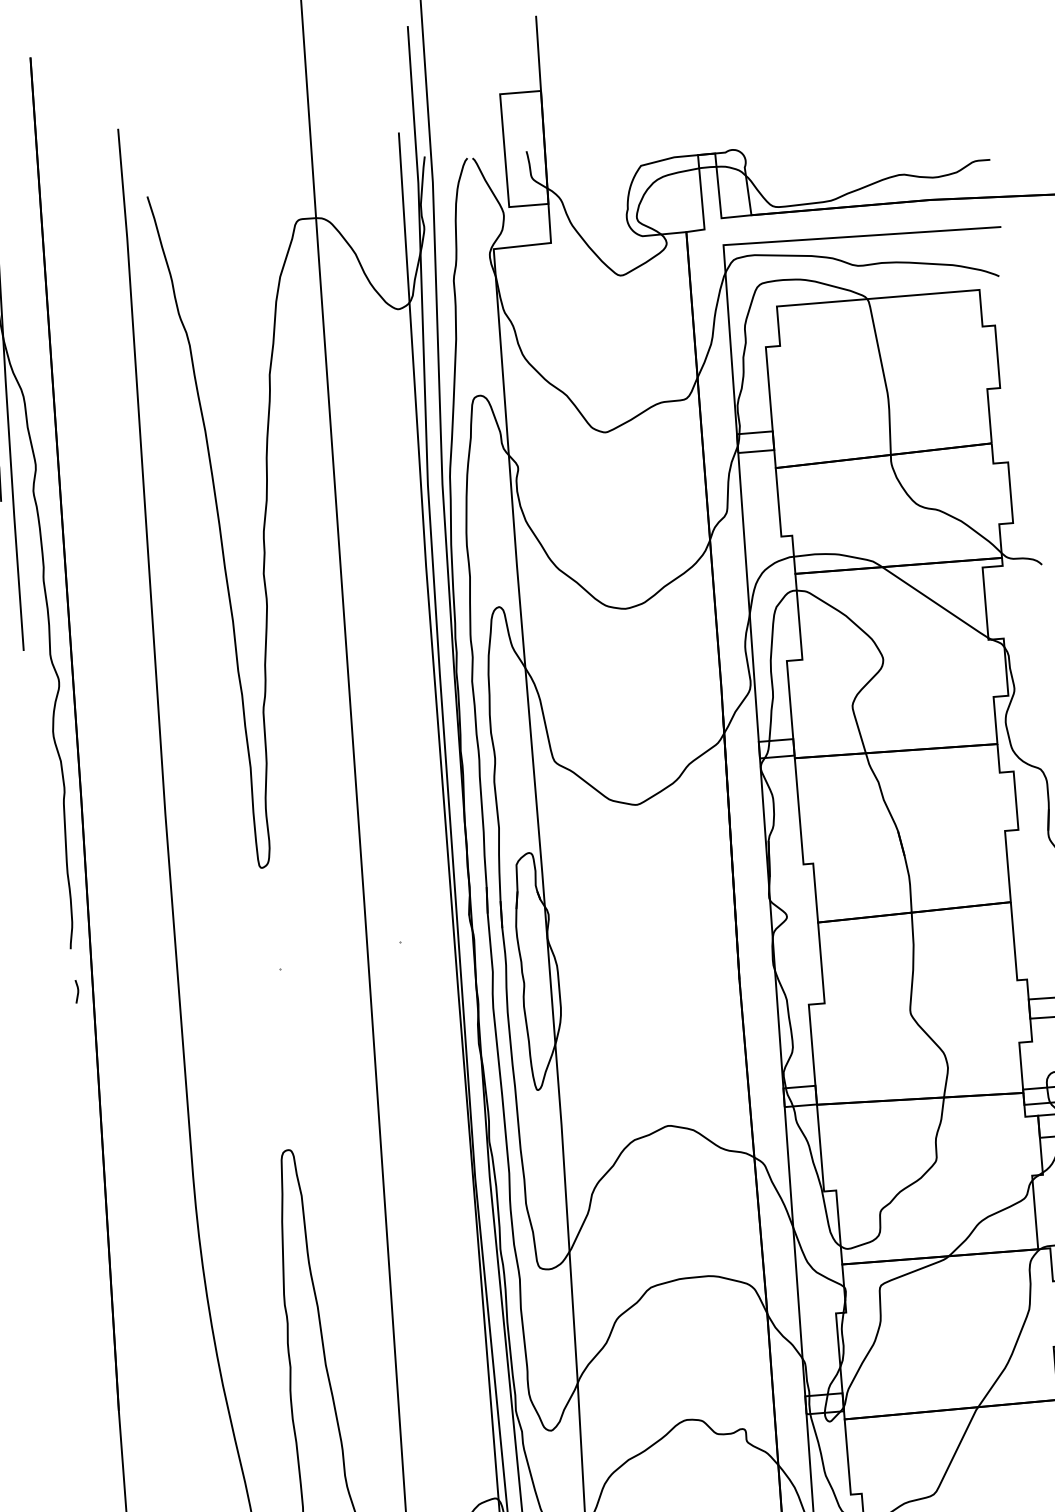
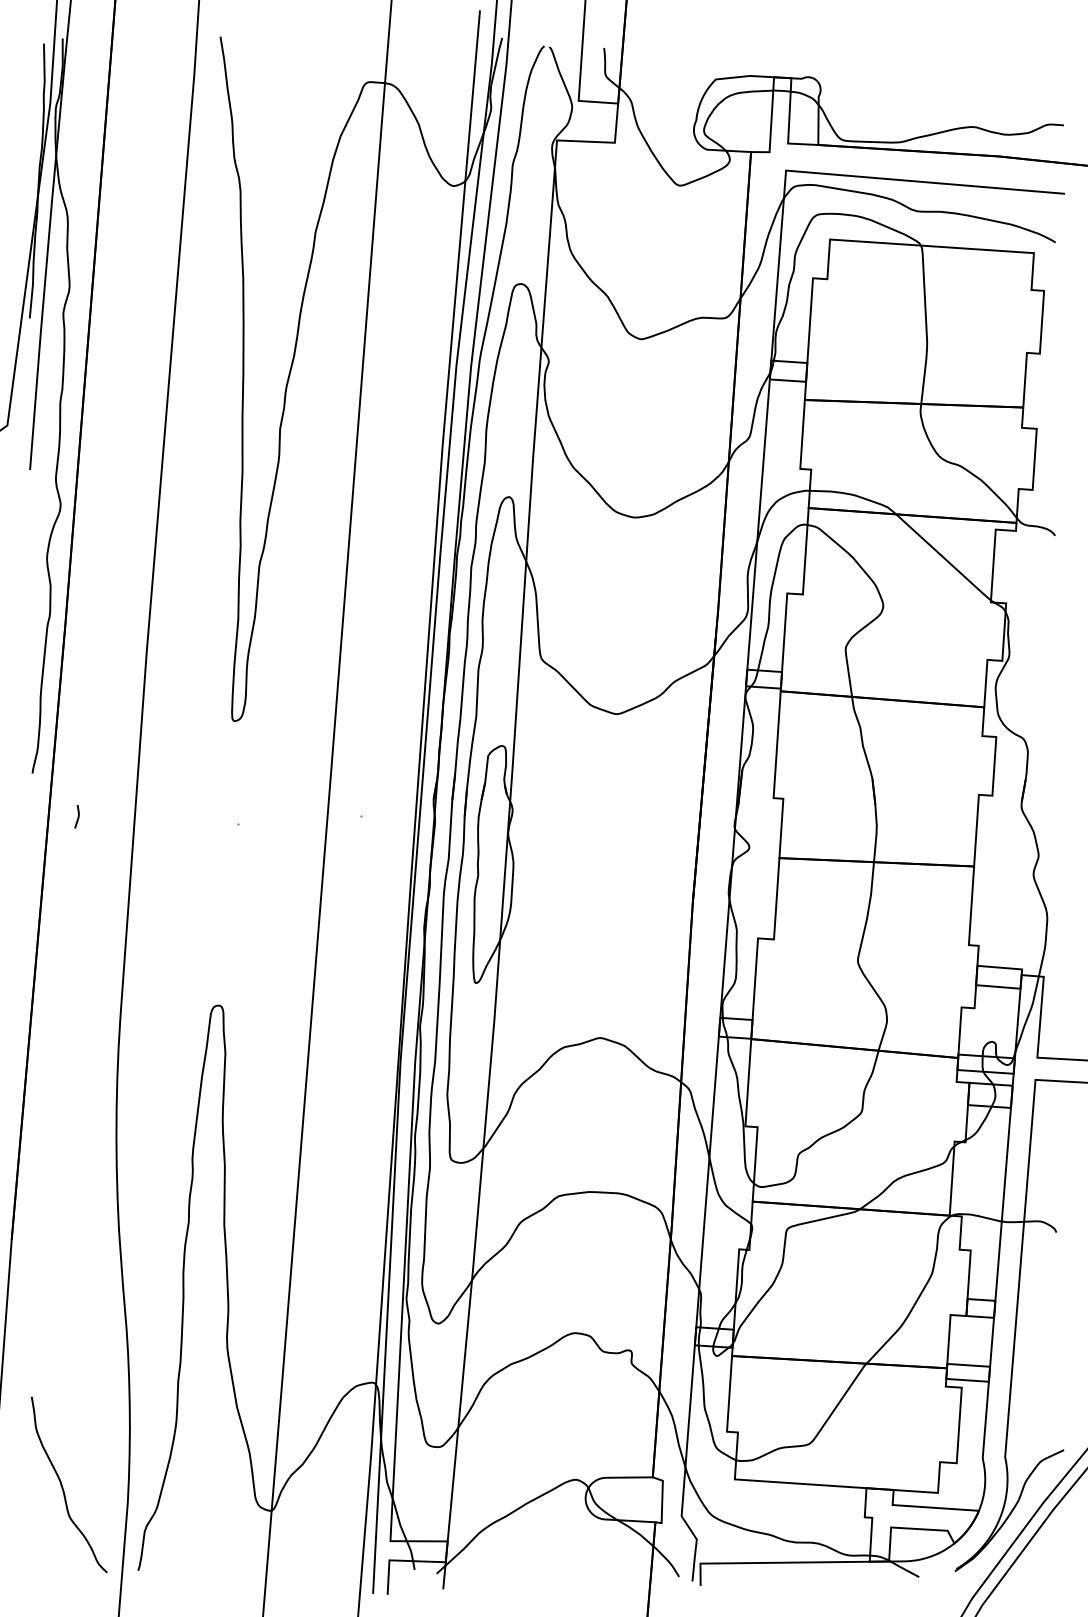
line: (77, 991) -> (77, 816), moved

